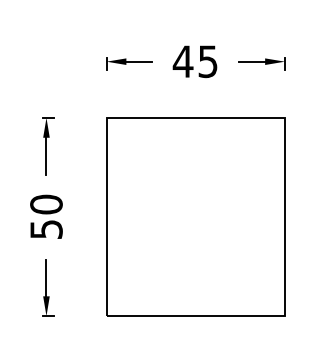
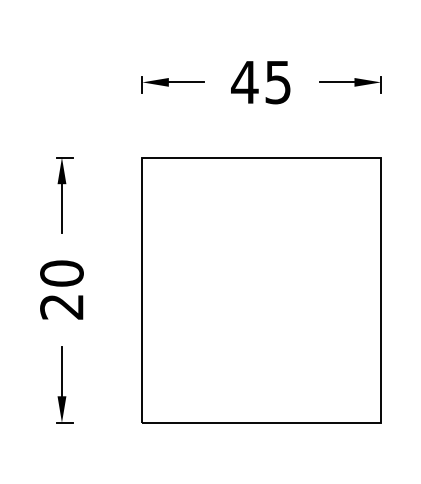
text: (46, 229) -> (62, 306), 50 -> 20

